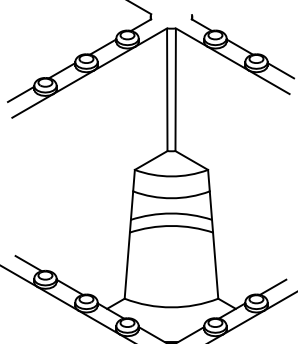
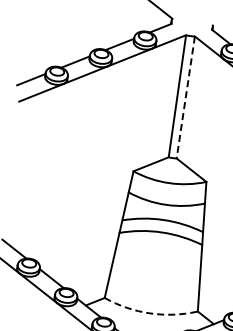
line: (175, 89) -> (185, 97), solid -> dashed
arc: (171, 307) -> (150, 313), solid -> dashed

